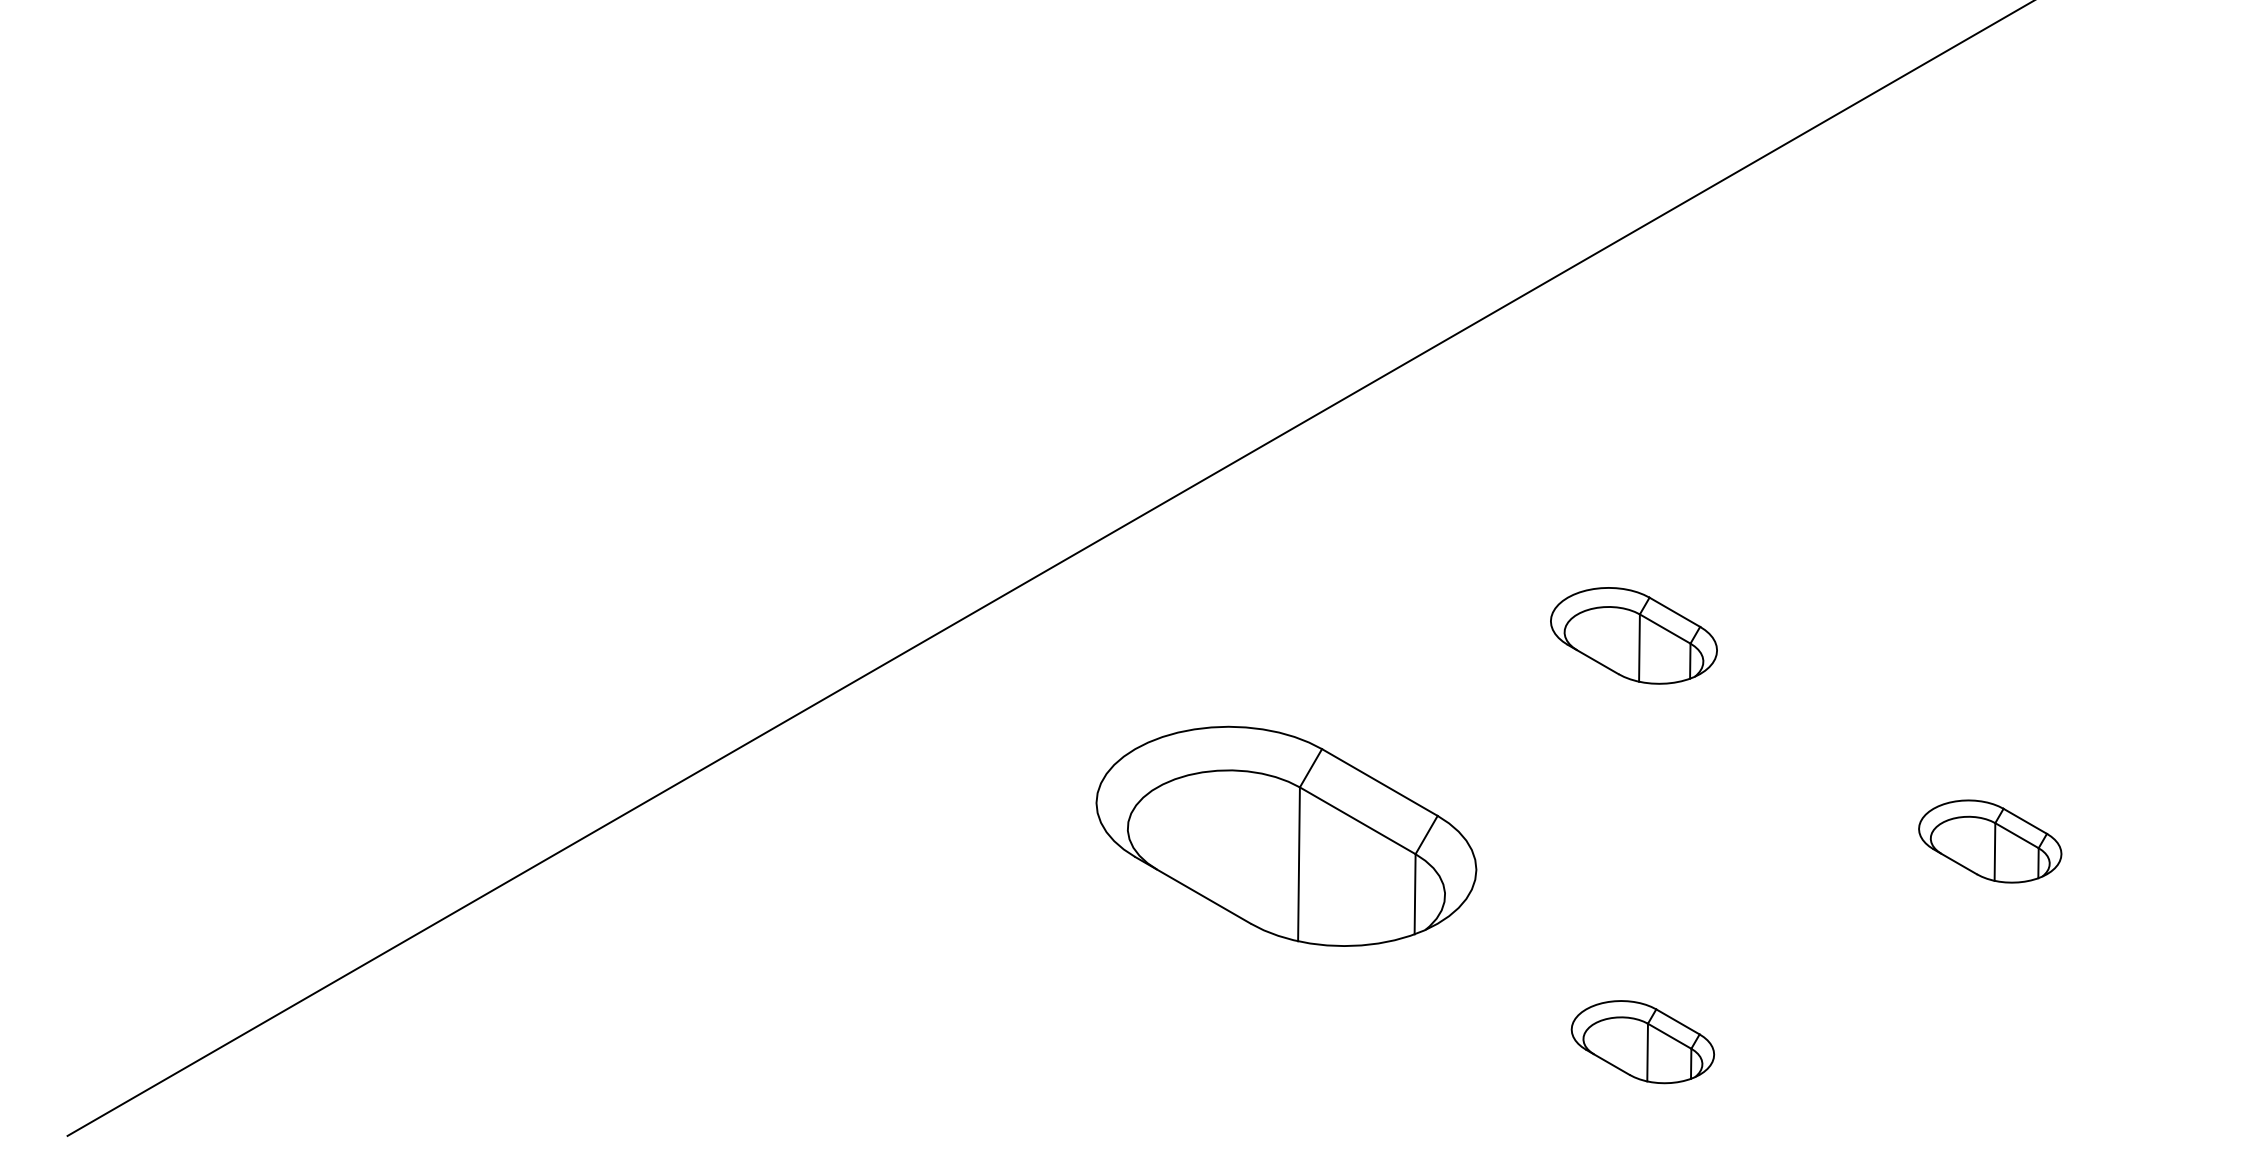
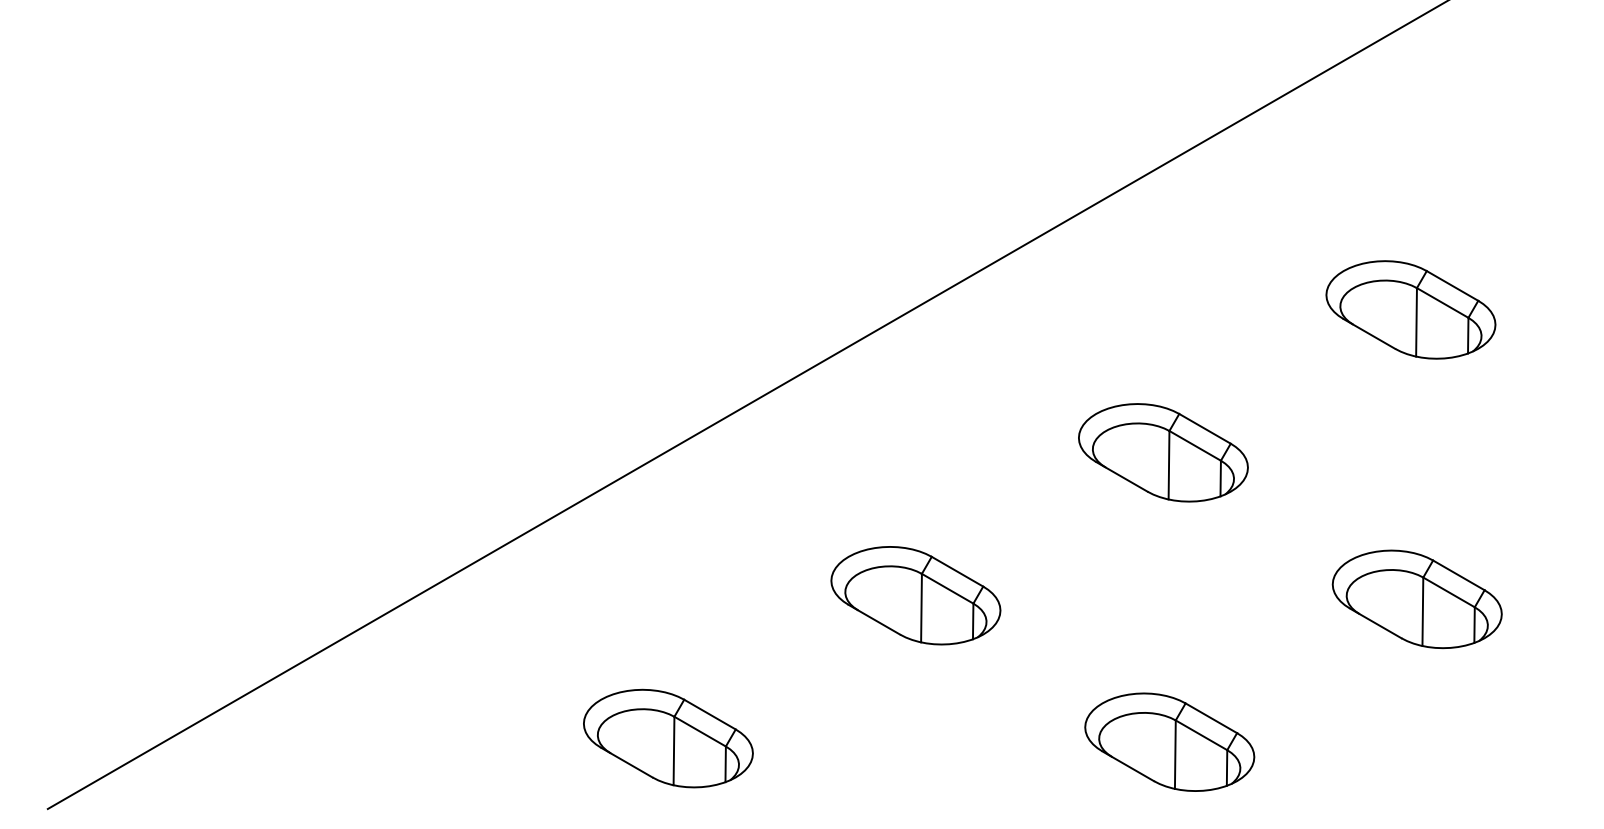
part: (1981, 434) -> (1410, 309), added
part: (1633, 635) -> (1163, 452), size x1.43
part: (1286, 836) -> (915, 595), size x0.62
part: (1989, 841) -> (1416, 599), size x1.67
part: (938, 1036) -> (668, 738), added
part: (1642, 1041) -> (1169, 741), size x1.67

